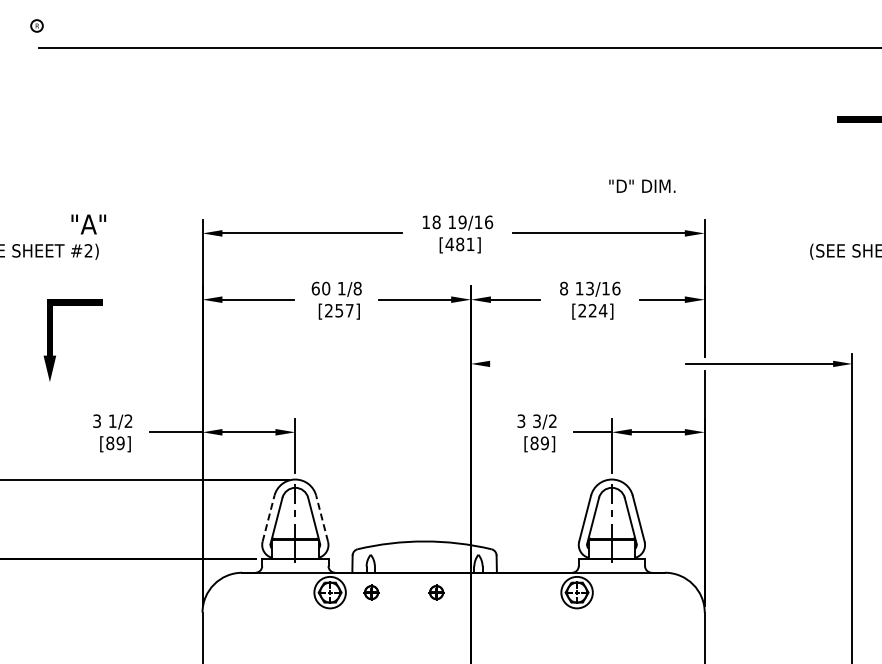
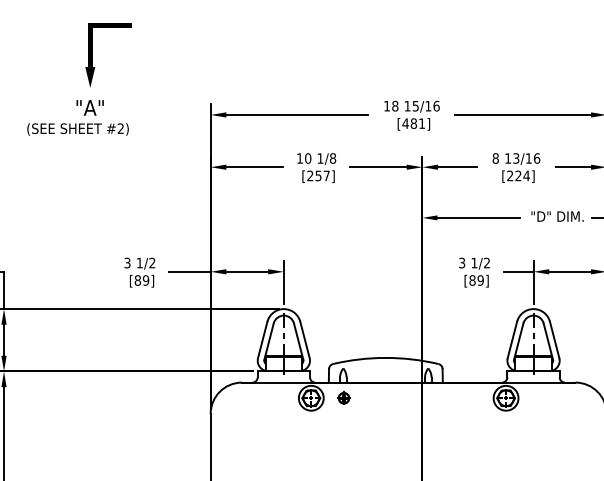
text: (642, 185) -> (557, 215), moved
text: (462, 221) -> (415, 105), 19/16 -> 15/16
text: (88, 224) -> (89, 107), moved
text: (315, 288) -> (299, 158), 60 -> 10
part: (52, 340) -> (92, 55), moved
line: (542, 363) -> (478, 217), added
text: (536, 421) -> (474, 263), 3/2 -> 1/2
line: (268, 518) -> (262, 339), dashed -> solid
line: (322, 518) -> (305, 339), dashed -> solid
part: (436, 592) -> (395, 398), removed

